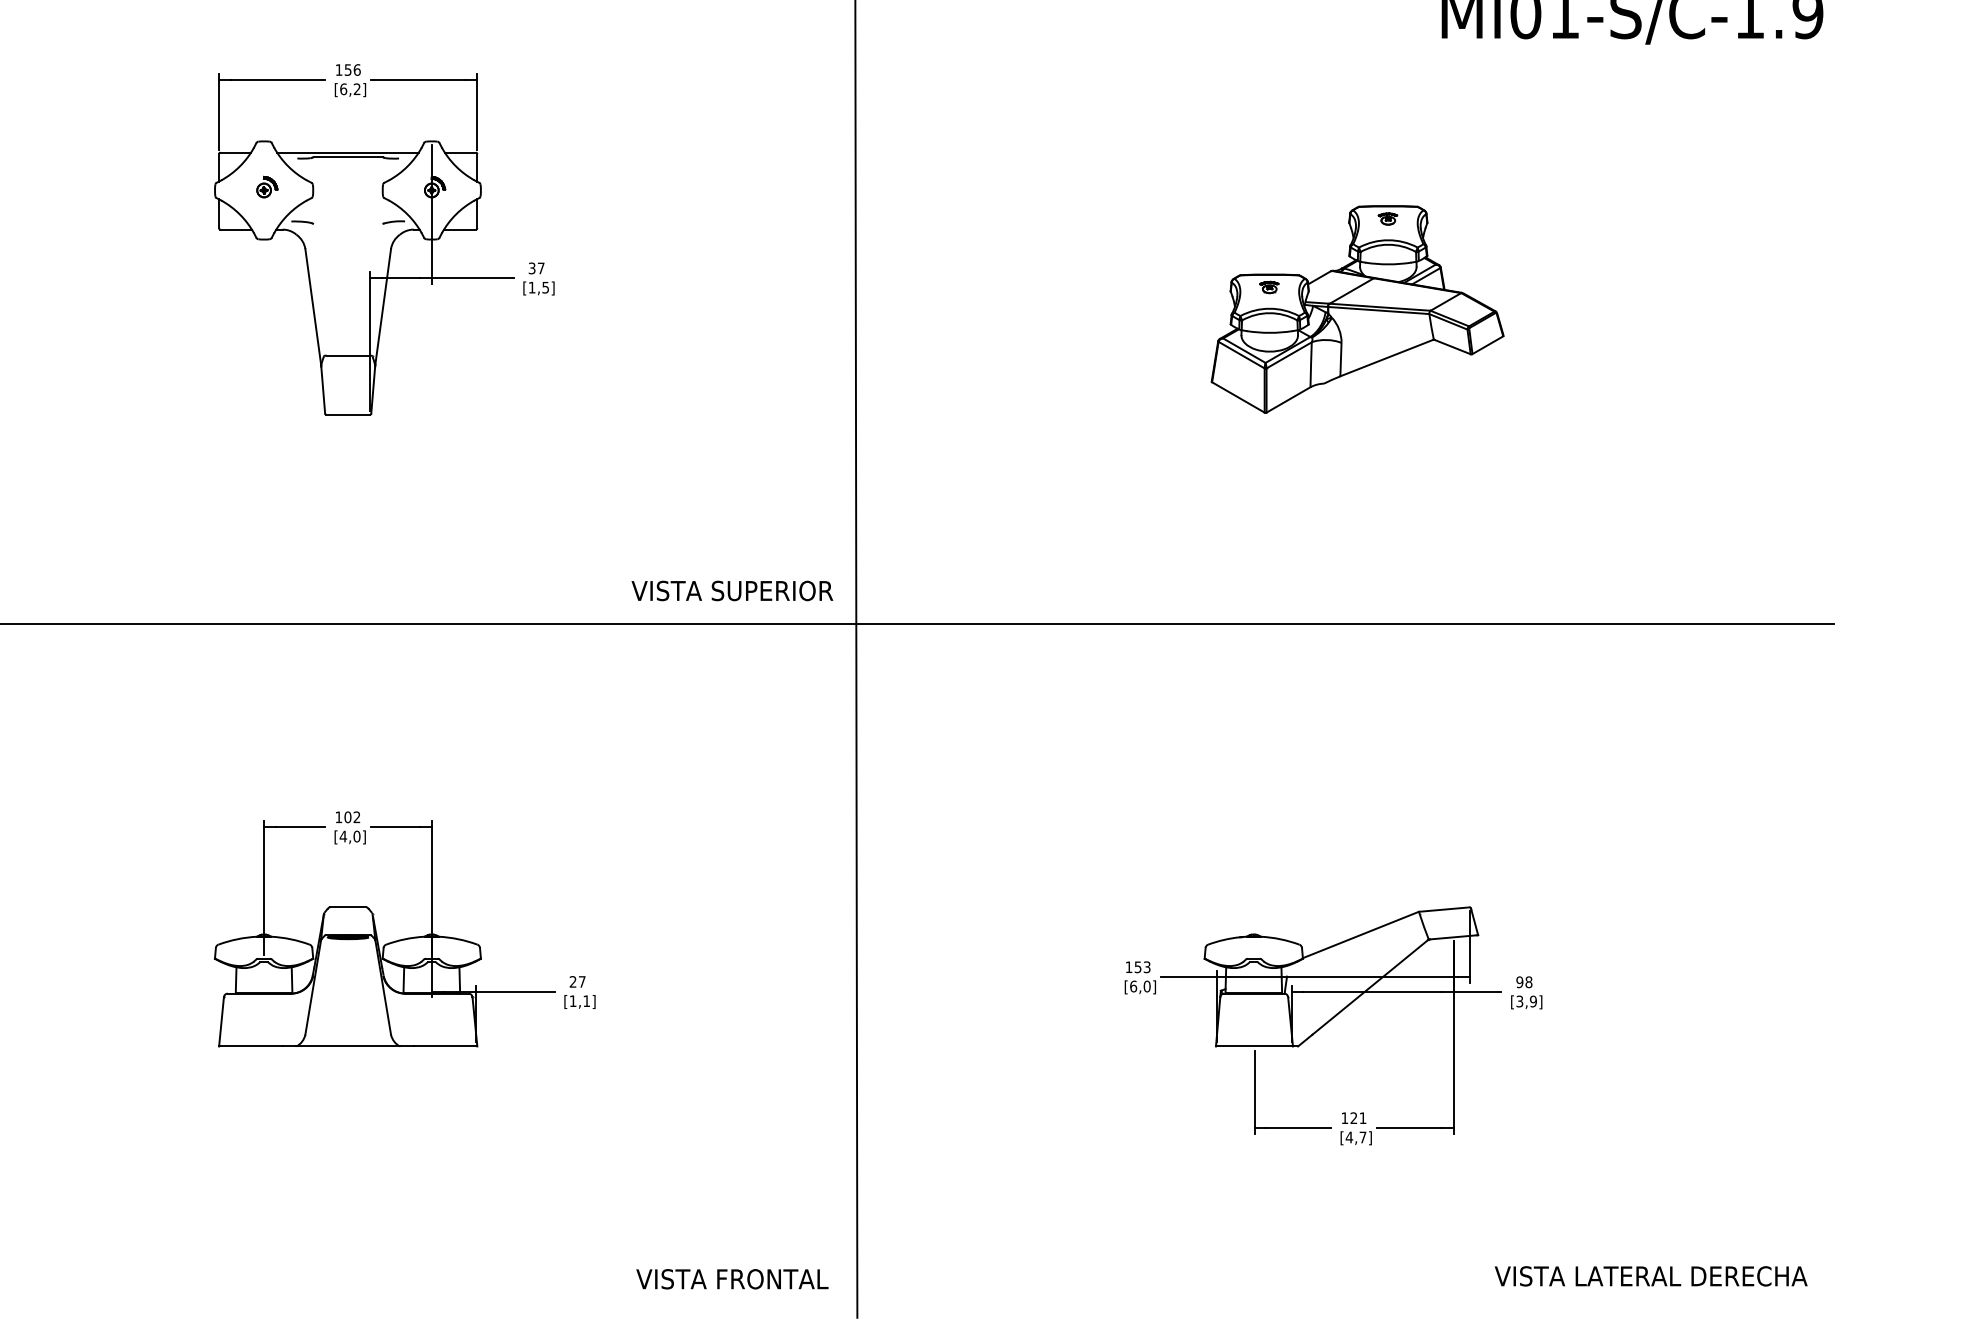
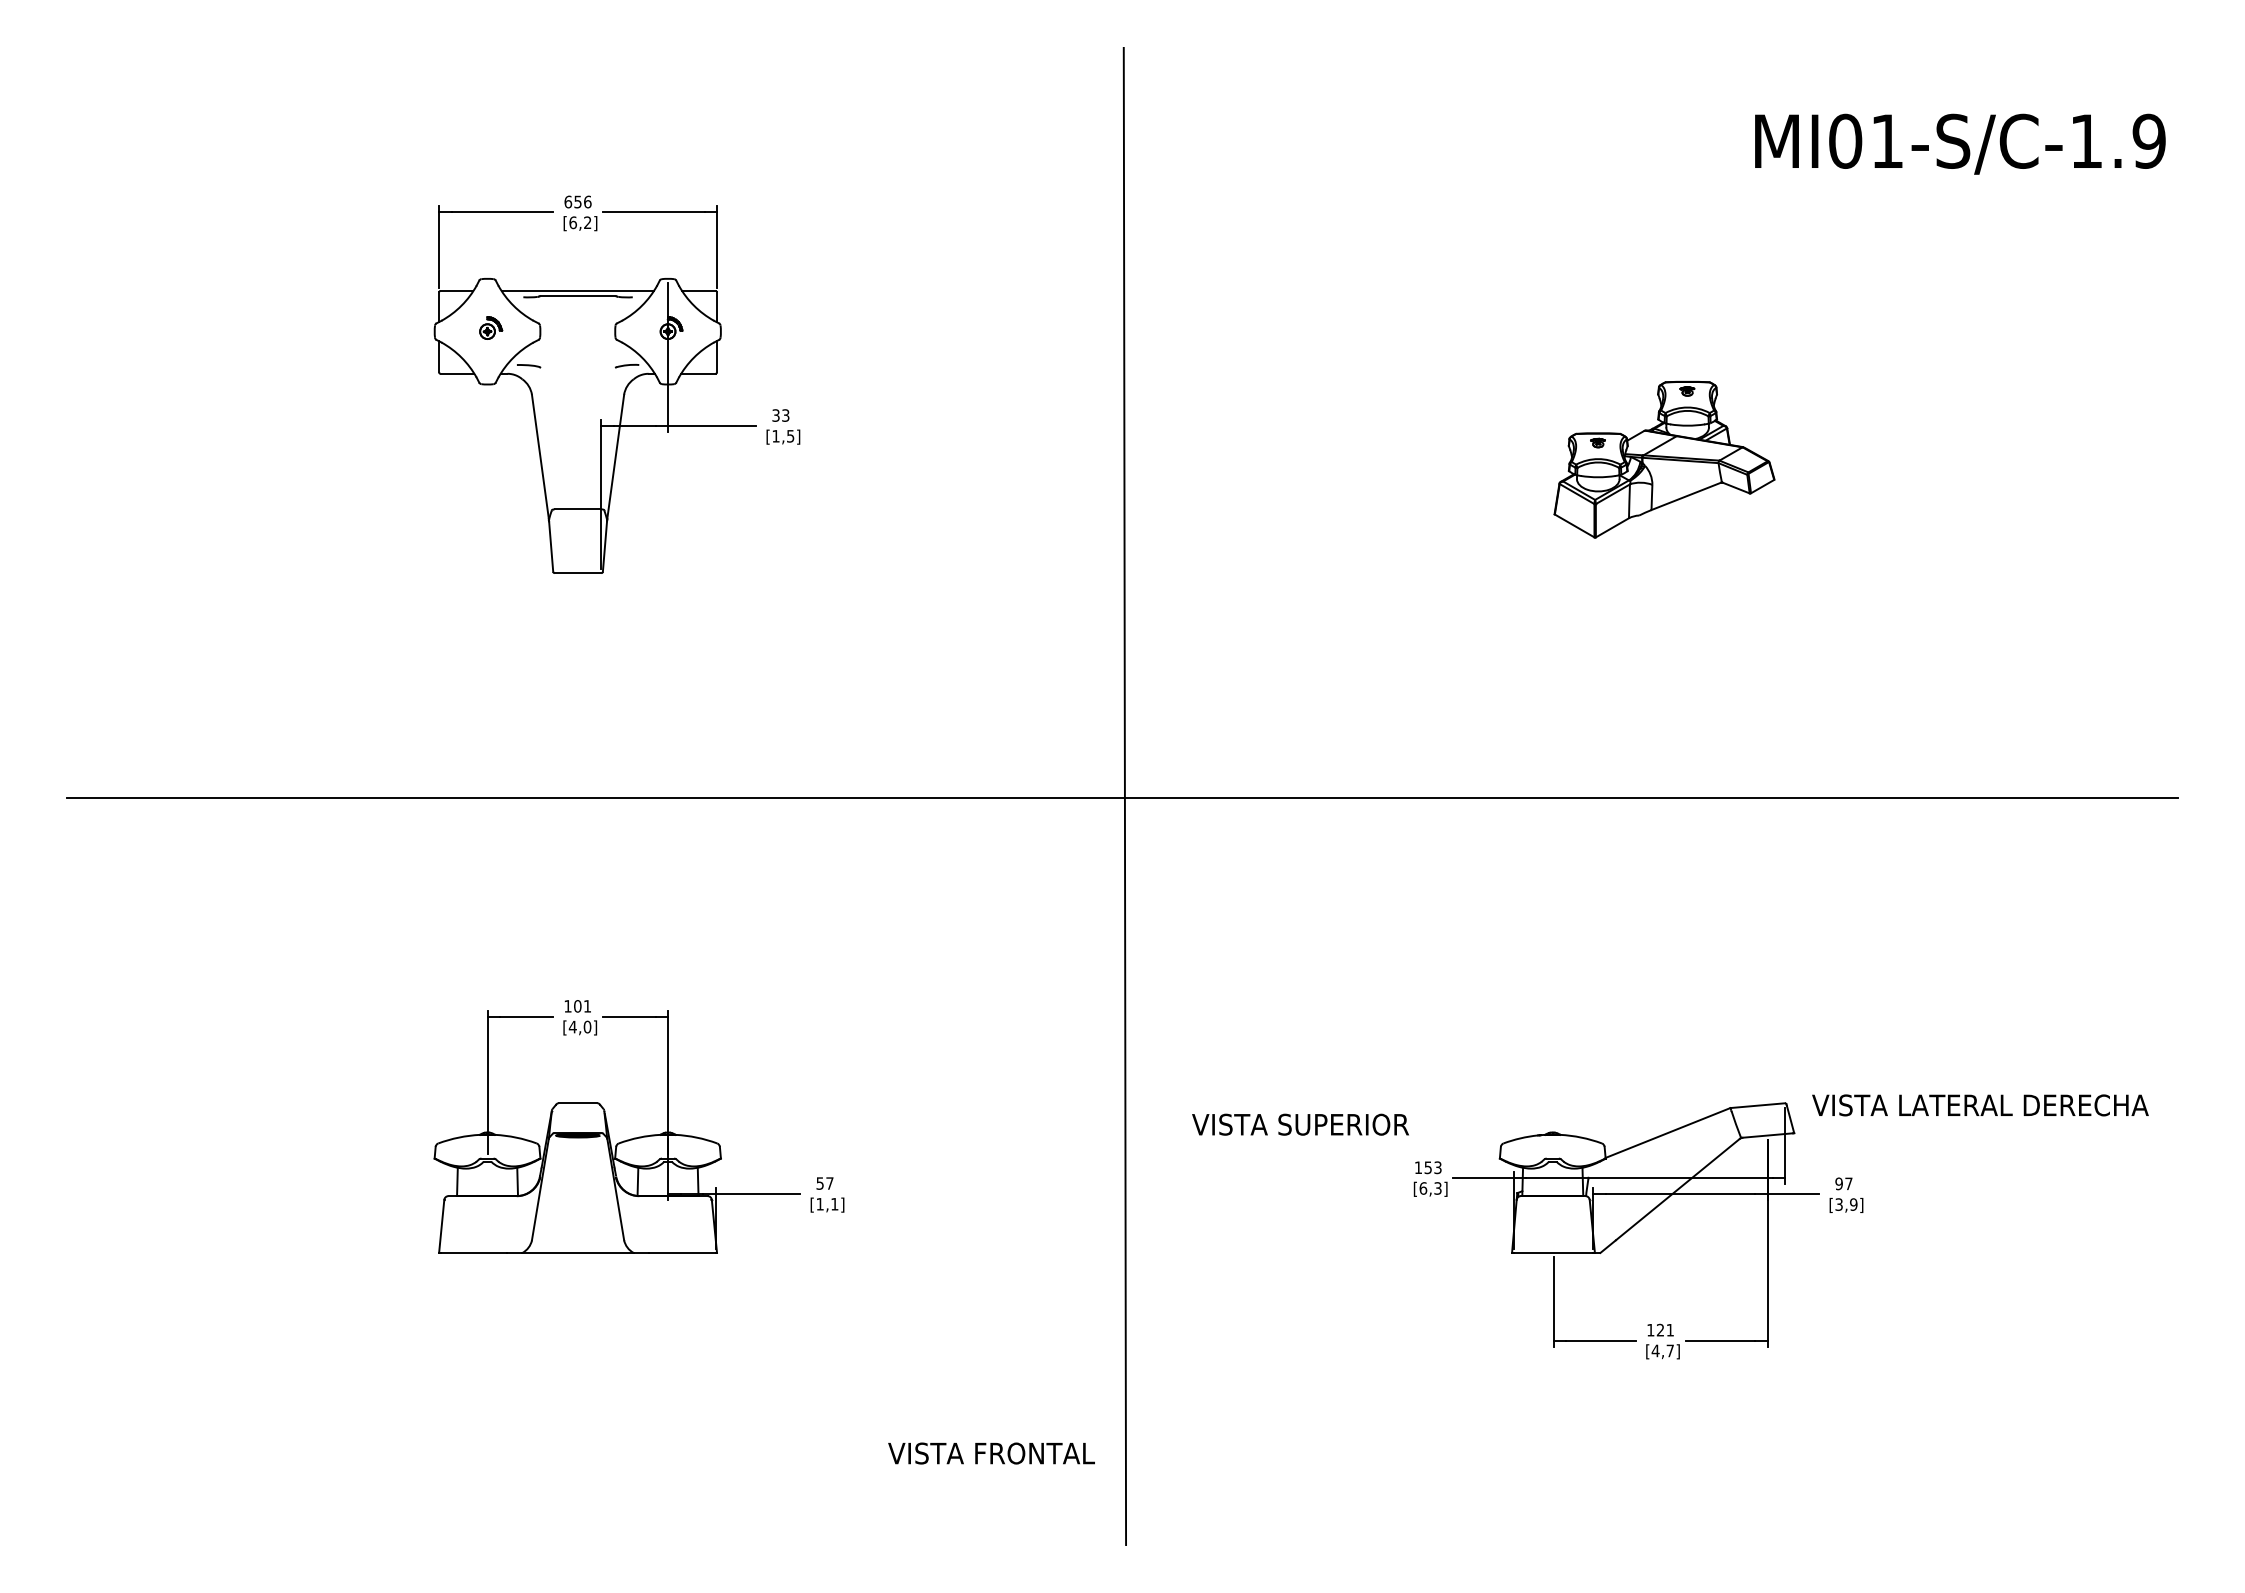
text: (339, 69) -> (568, 201), 156 -> 656
text: (540, 268) -> (785, 415), 37 -> 33
part: (1357, 309) -> (1664, 459), size x0.7
text: (732, 590) -> (1300, 1124), moved
text: (356, 817) -> (586, 1006), 102 -> 101
text: (572, 981) -> (819, 1183), 27 -> 57
text: (1528, 981) -> (1848, 1183), 98 -> 97
text: (1146, 986) -> (1437, 1188), [6,0] -> [6,3]
text: (1651, 1276) -> (1980, 1105), moved
text: (732, 1279) -> (991, 1453), moved

